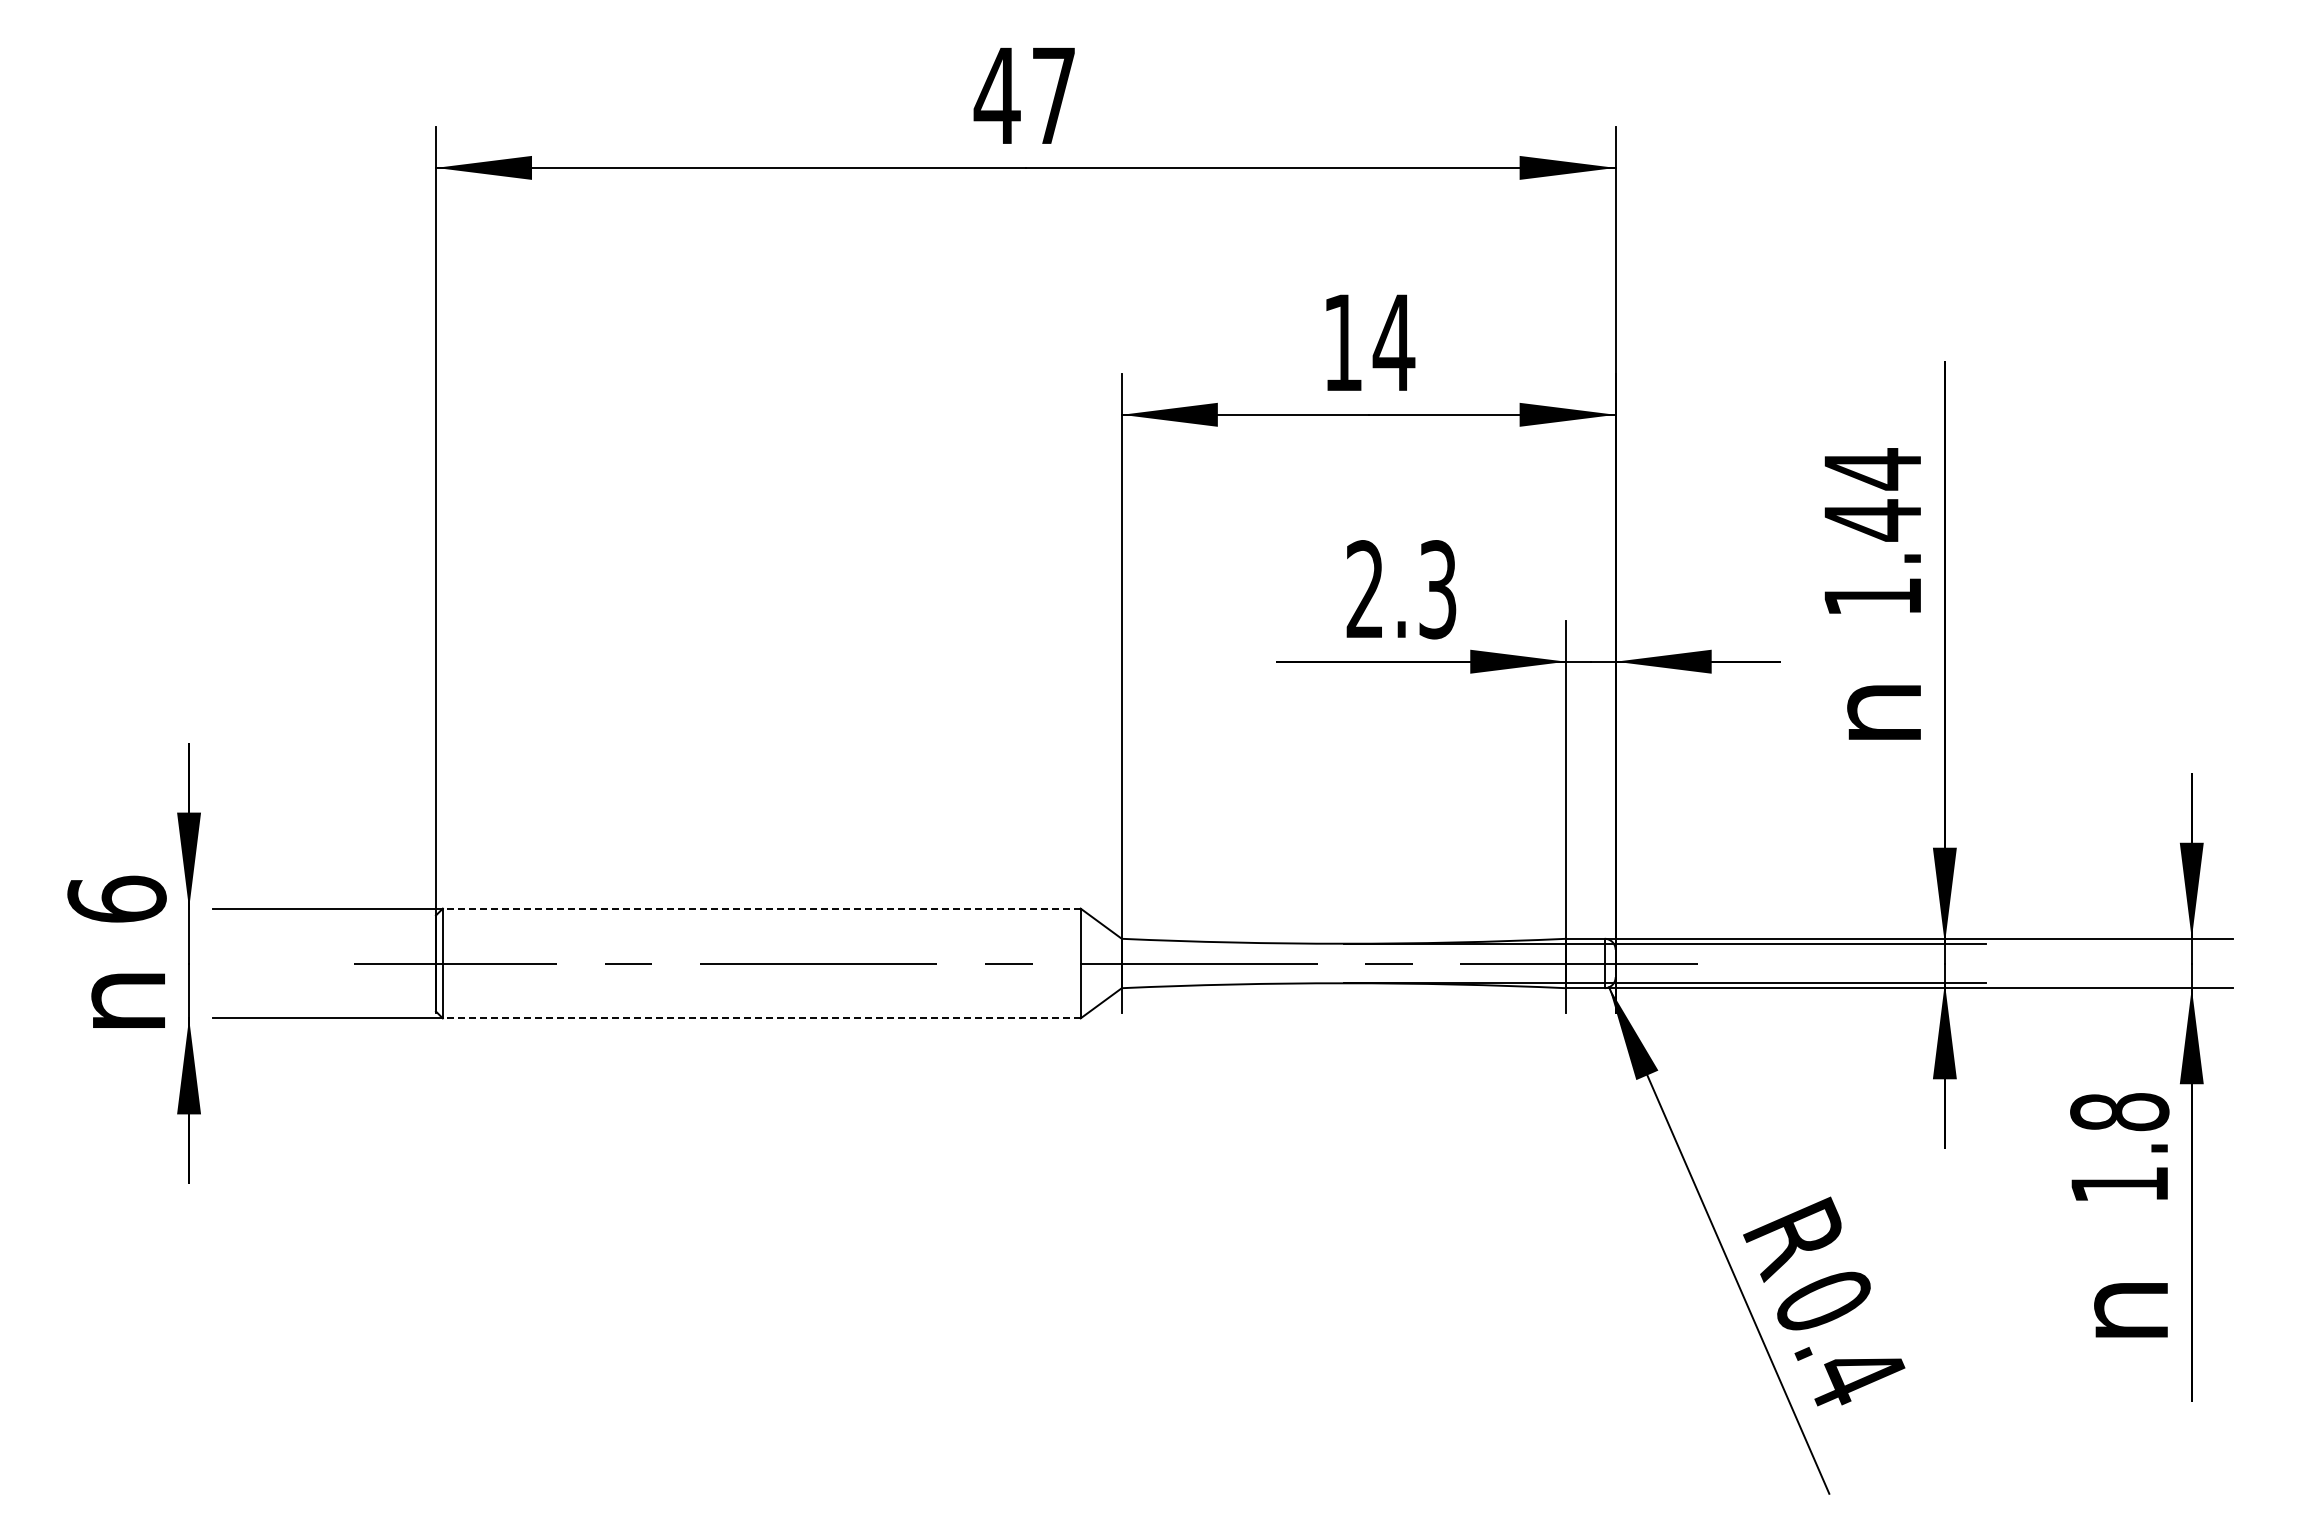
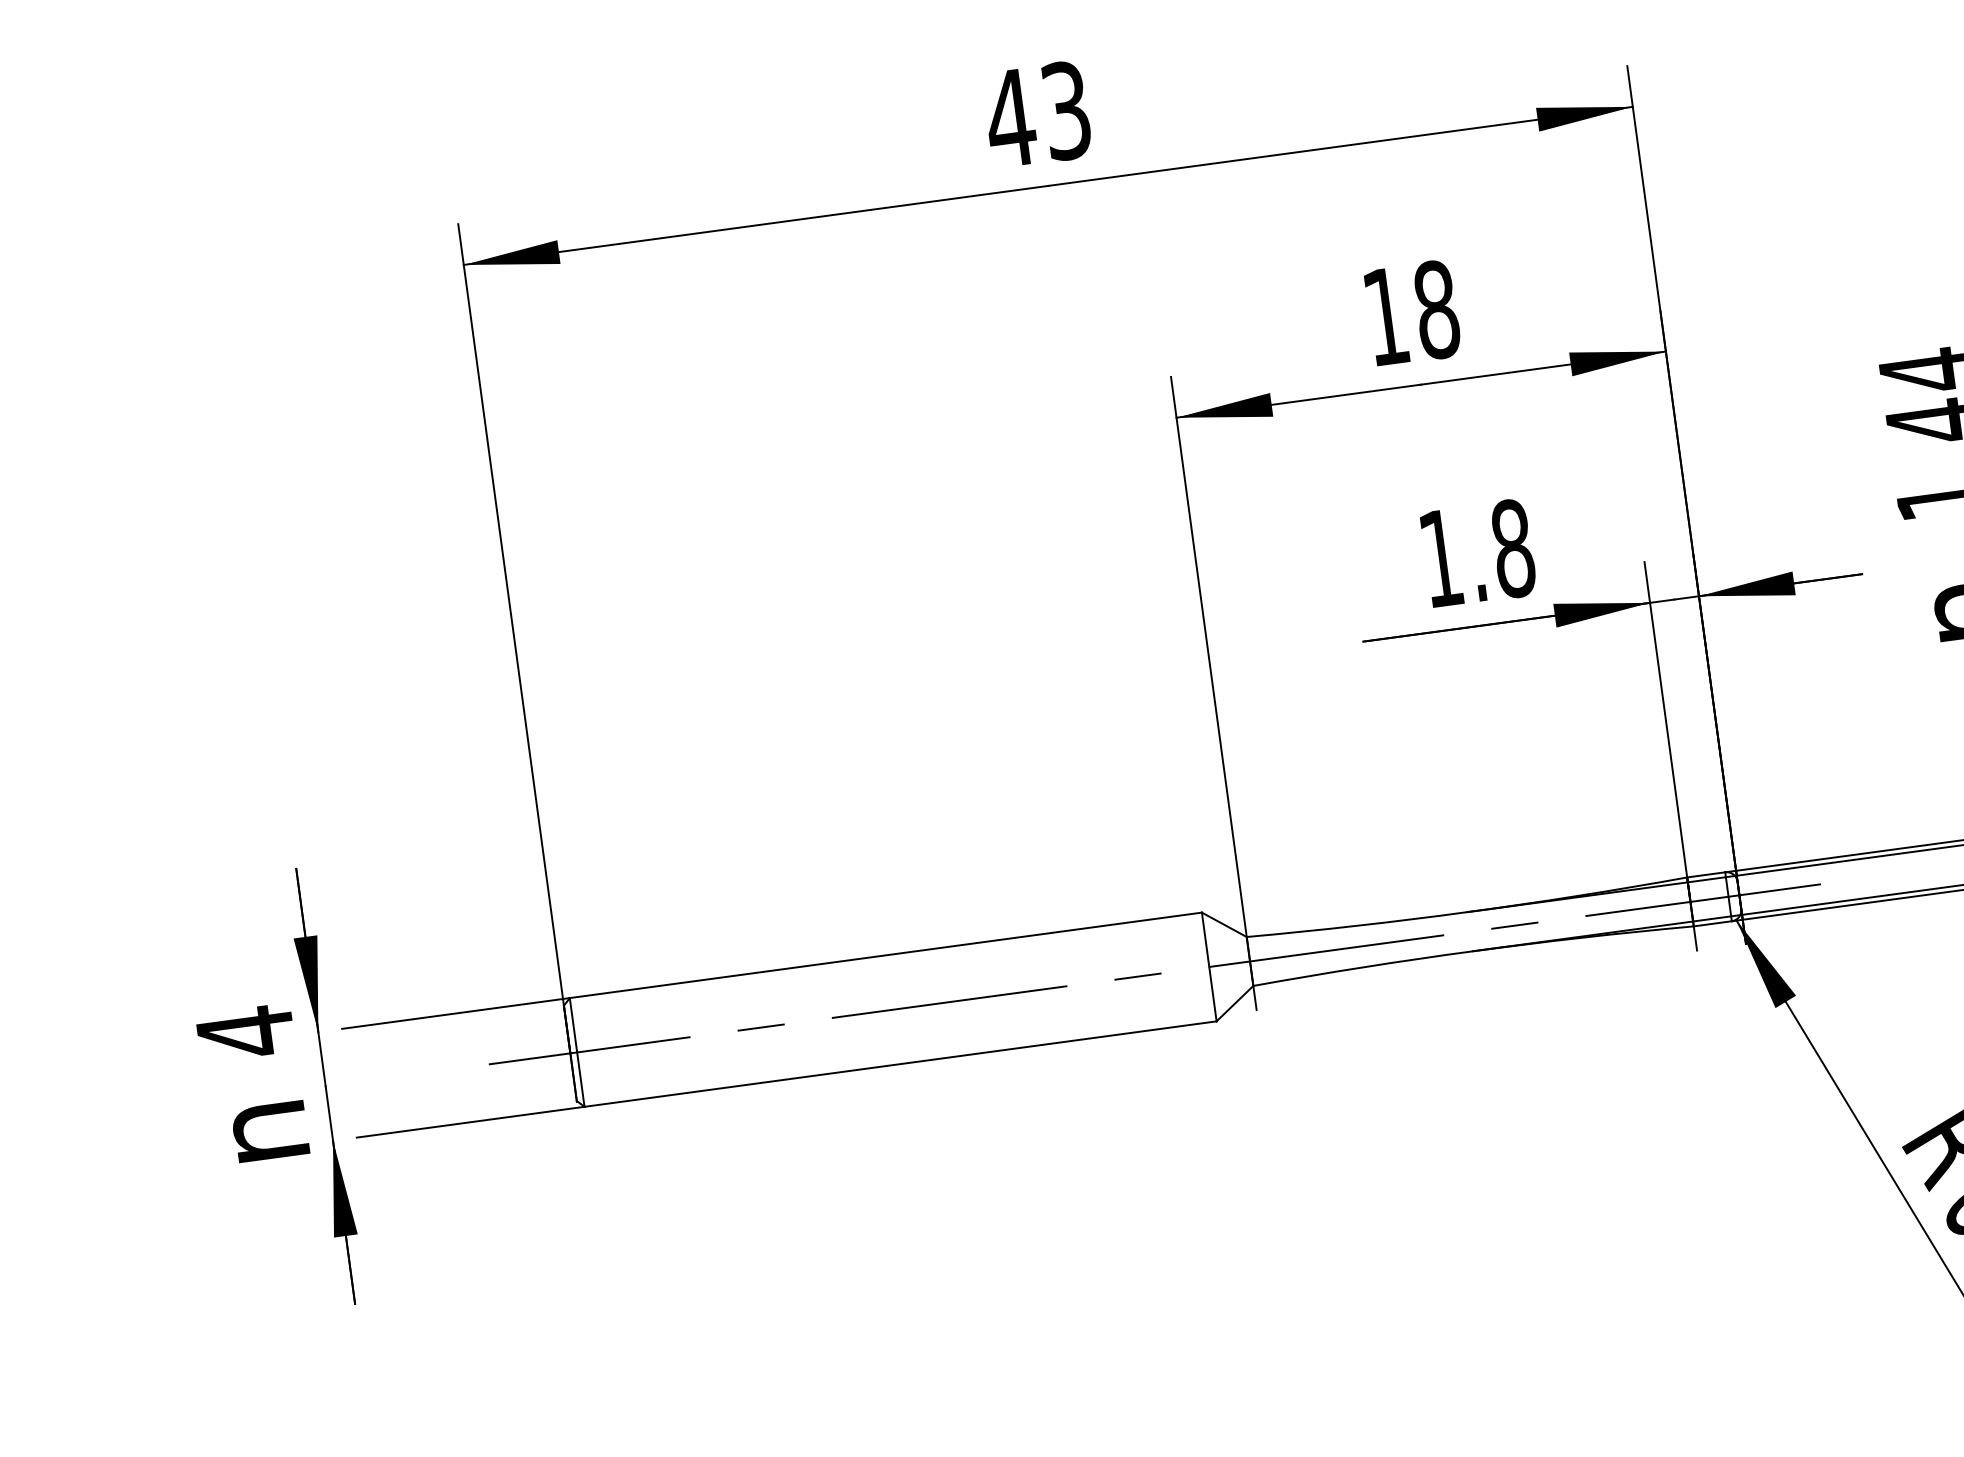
text: (1053, 95) -> (1066, 110), 47 -> 43
text: (1393, 342) -> (1436, 309), 14 -> 18
text: (1401, 589) -> (1477, 553), 2.3 -> 1.8
text: (116, 899) -> (245, 1032), 6 -> 4
line: (761, 908) -> (885, 955), dashed -> solid
line: (761, 1018) -> (900, 1064), dashed -> solid

